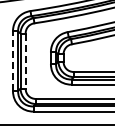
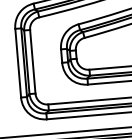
line: (12, 61) -> (17, 63), dashed -> solid
line: (25, 61) -> (32, 62), dashed -> solid

